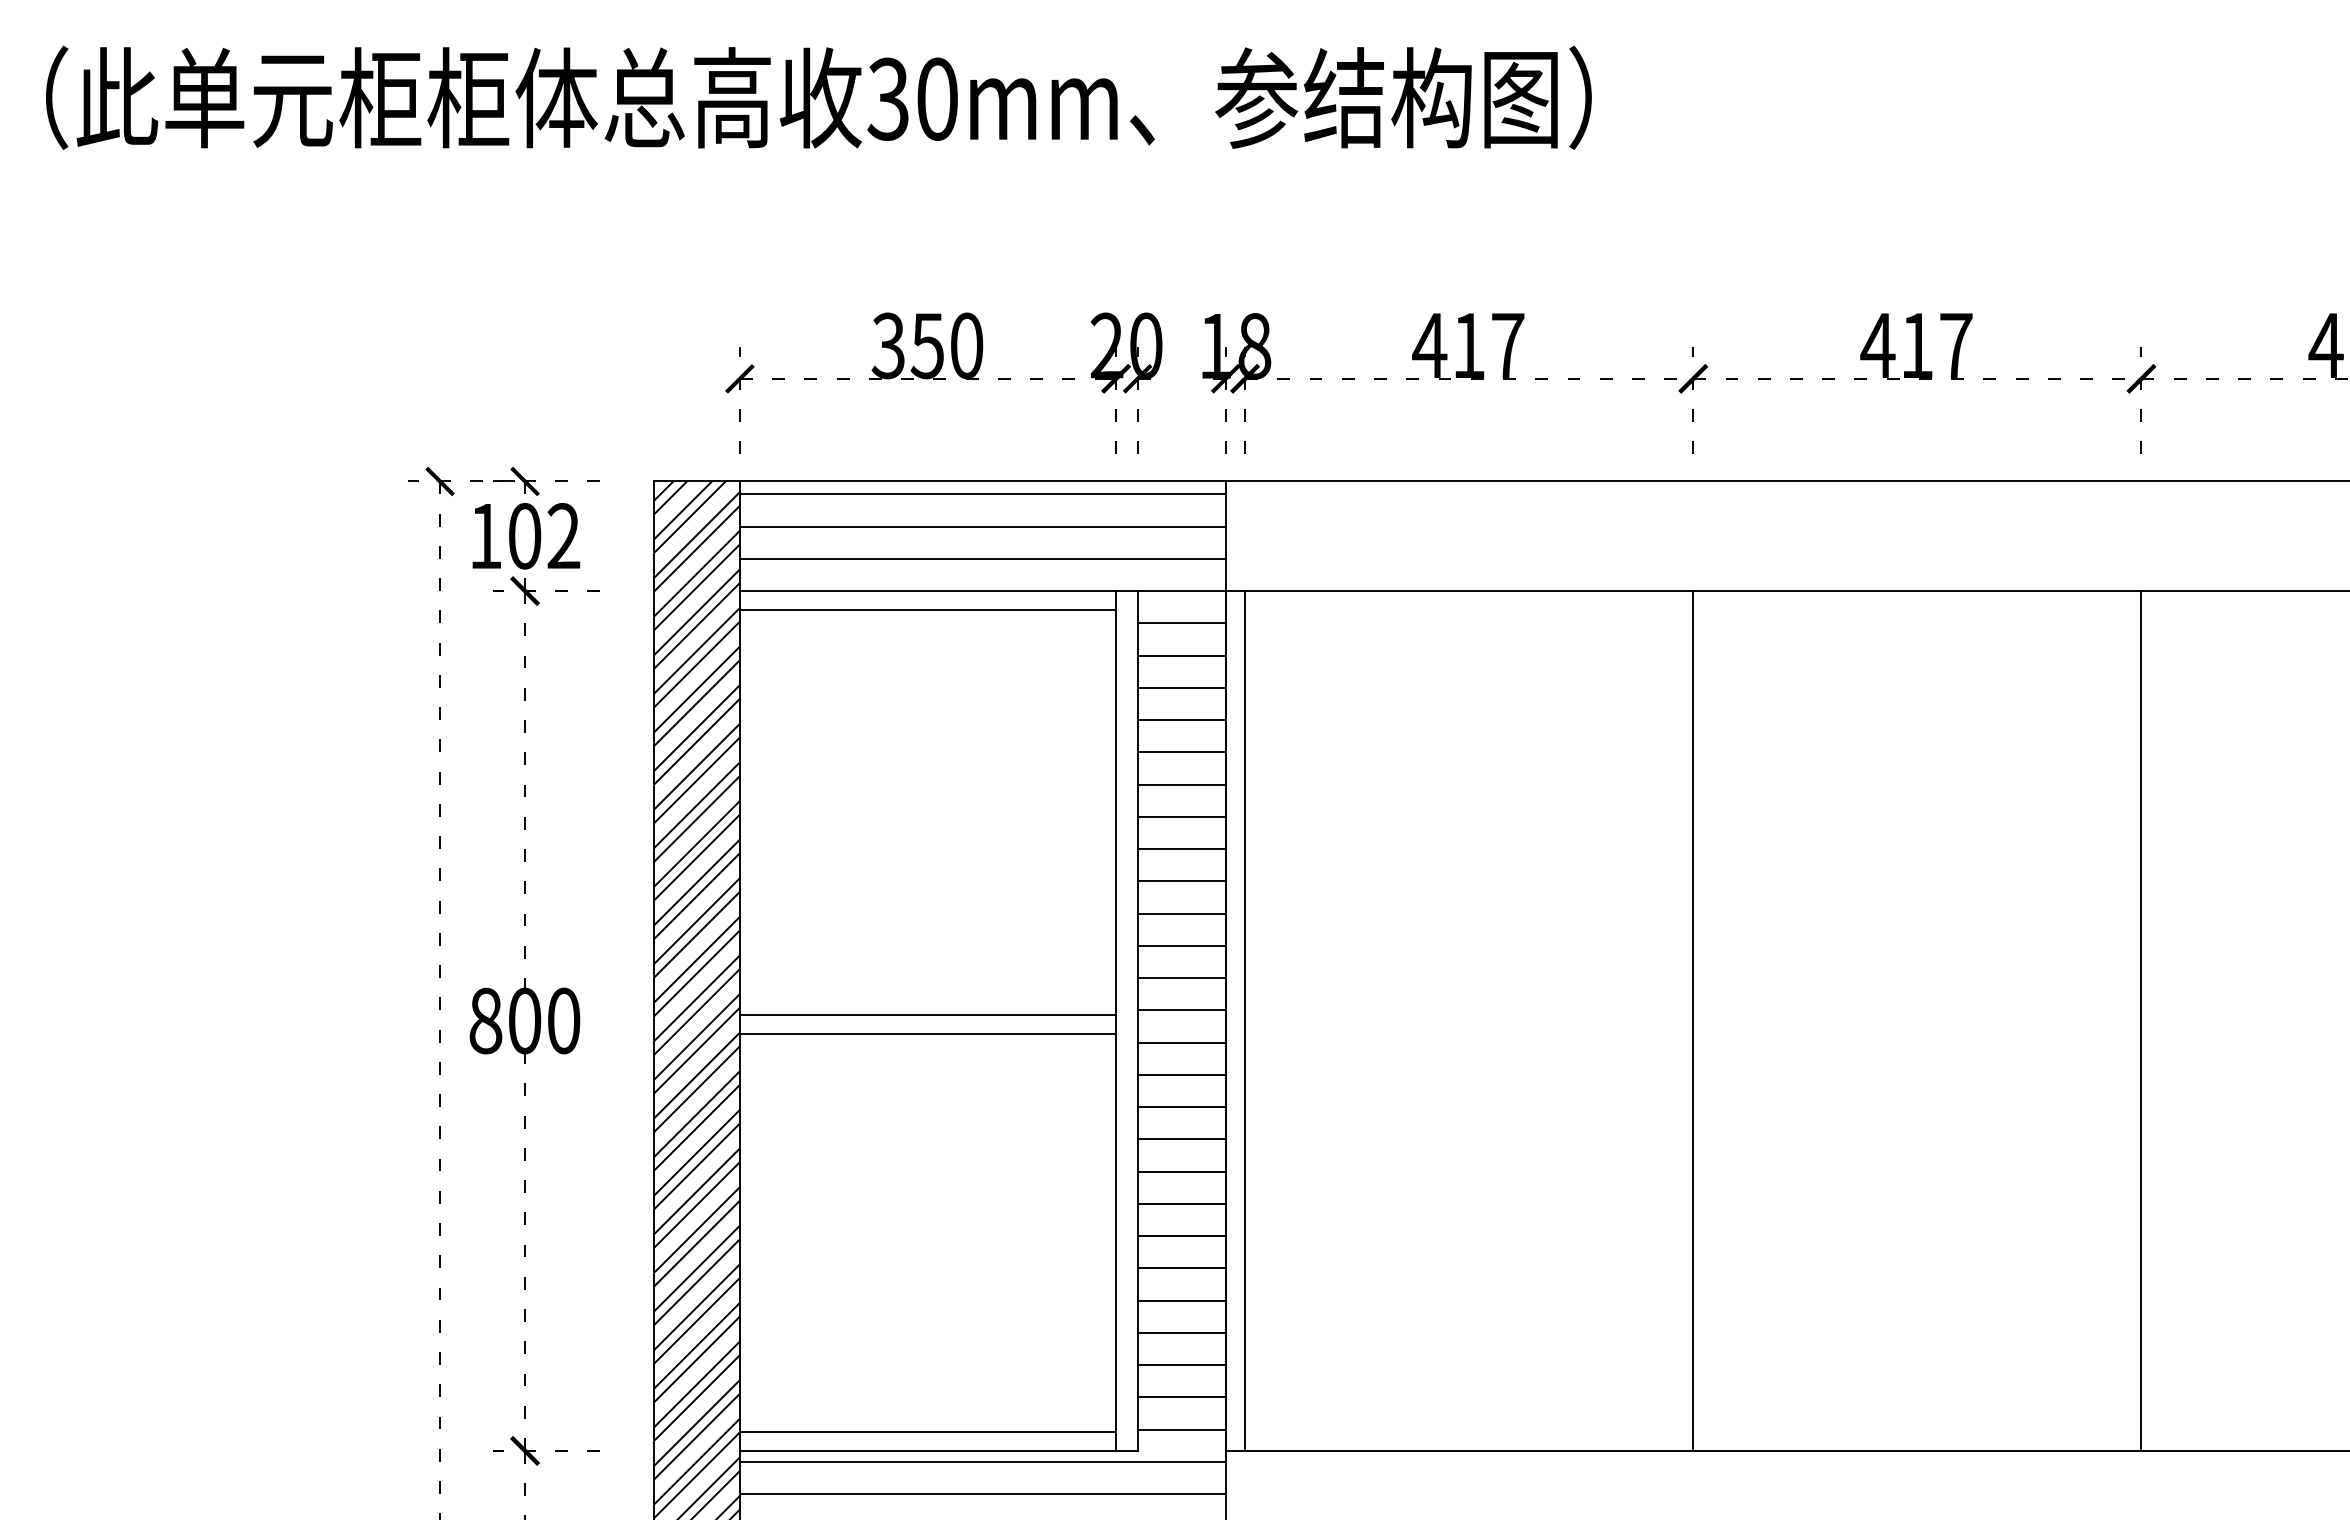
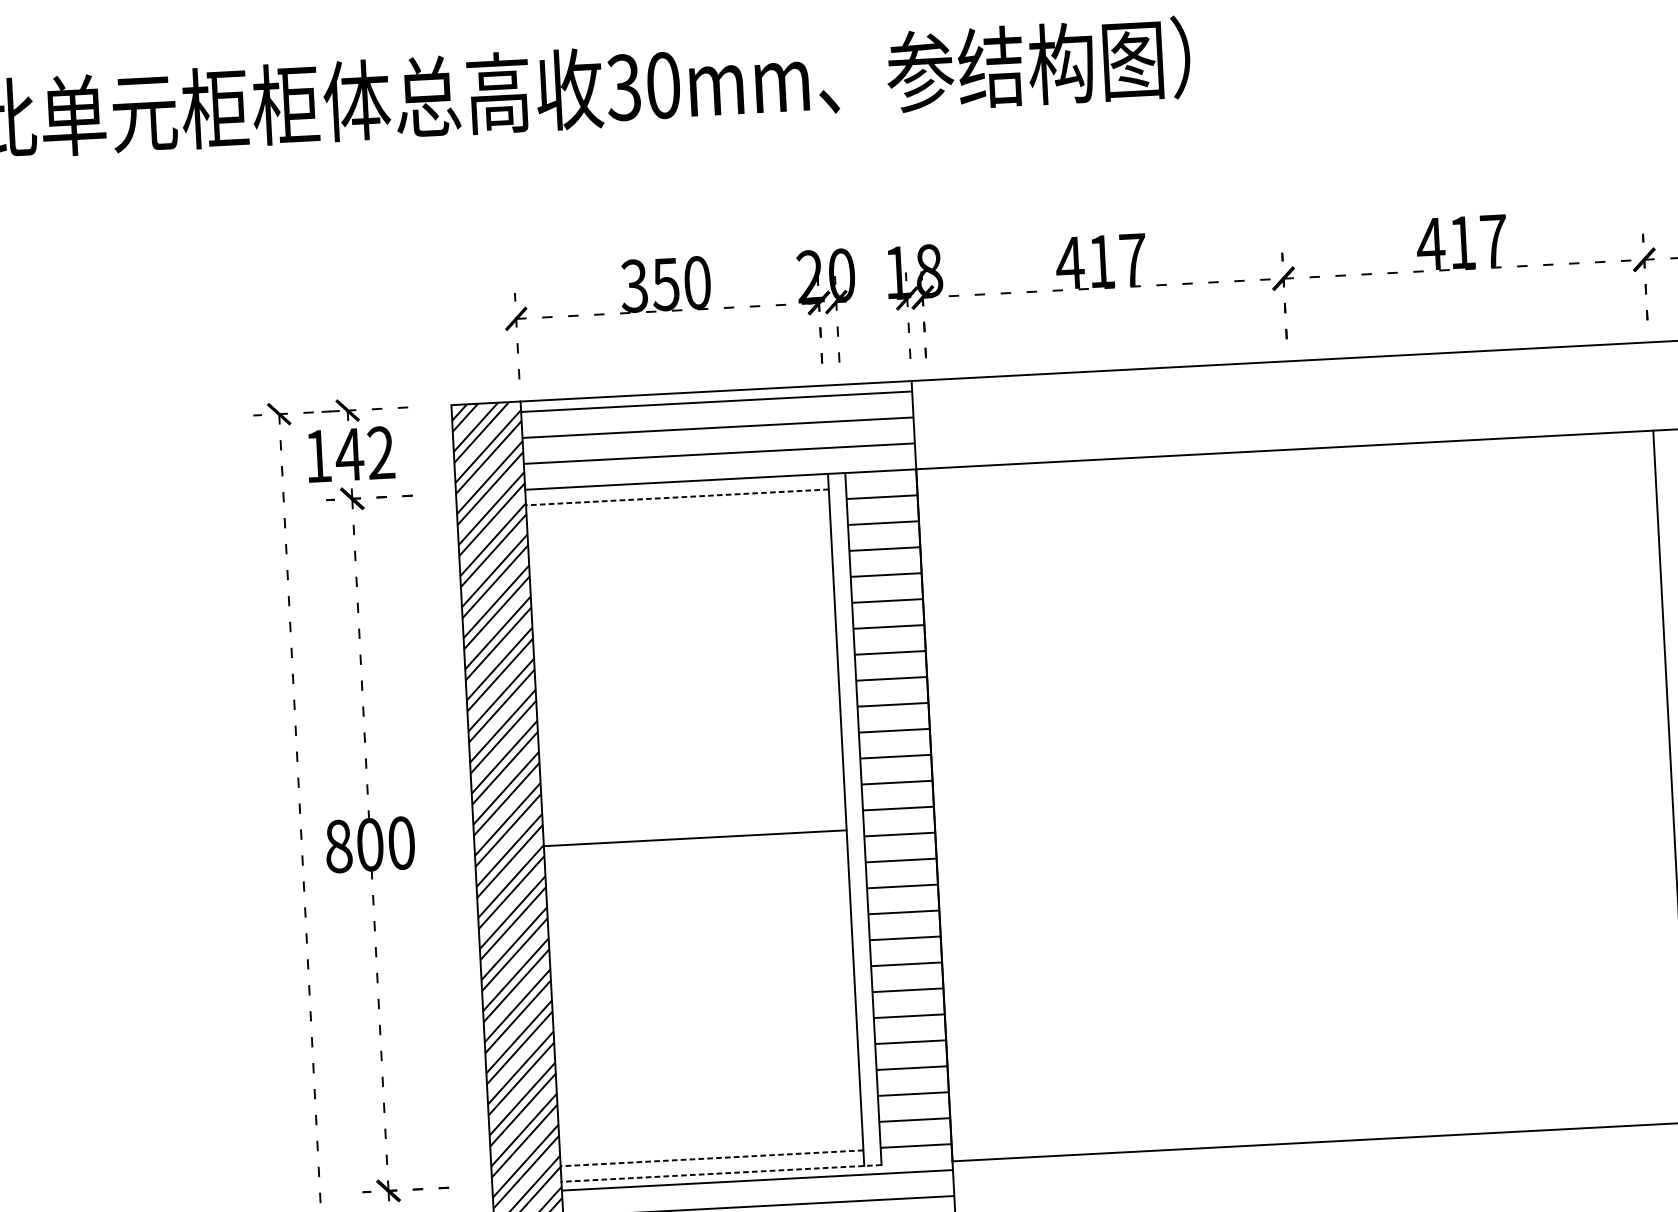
text: (524, 536) -> (349, 454), 102 -> 142
line: (927, 610) -> (677, 497), solid -> dashed
line: (927, 1014) -> (694, 822), removed
line: (1245, 1020) -> (950, 814), removed
line: (1693, 1020) -> (1310, 795), removed
line: (927, 1431) -> (711, 1158), solid -> dashed
line: (938, 1450) -> (721, 1173), solid -> dashed

